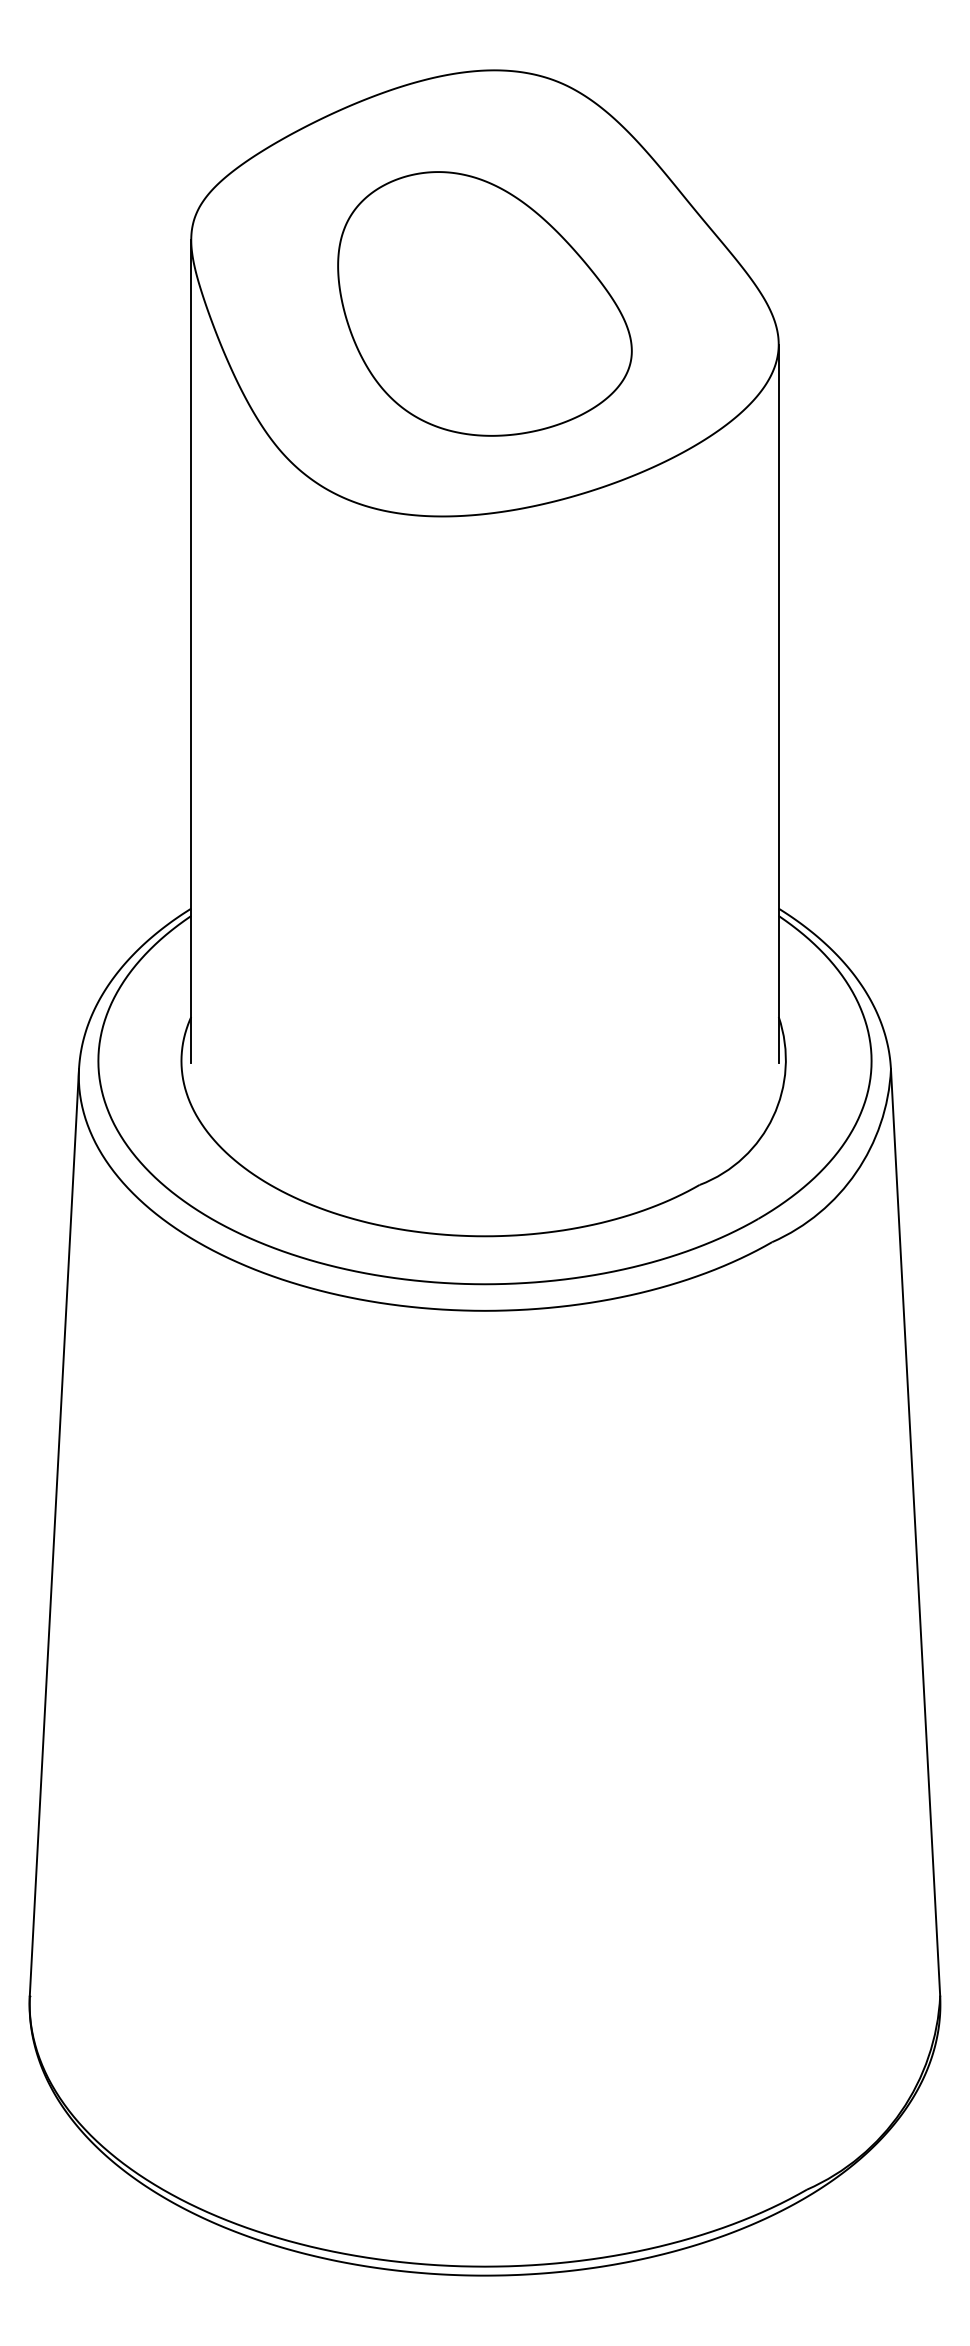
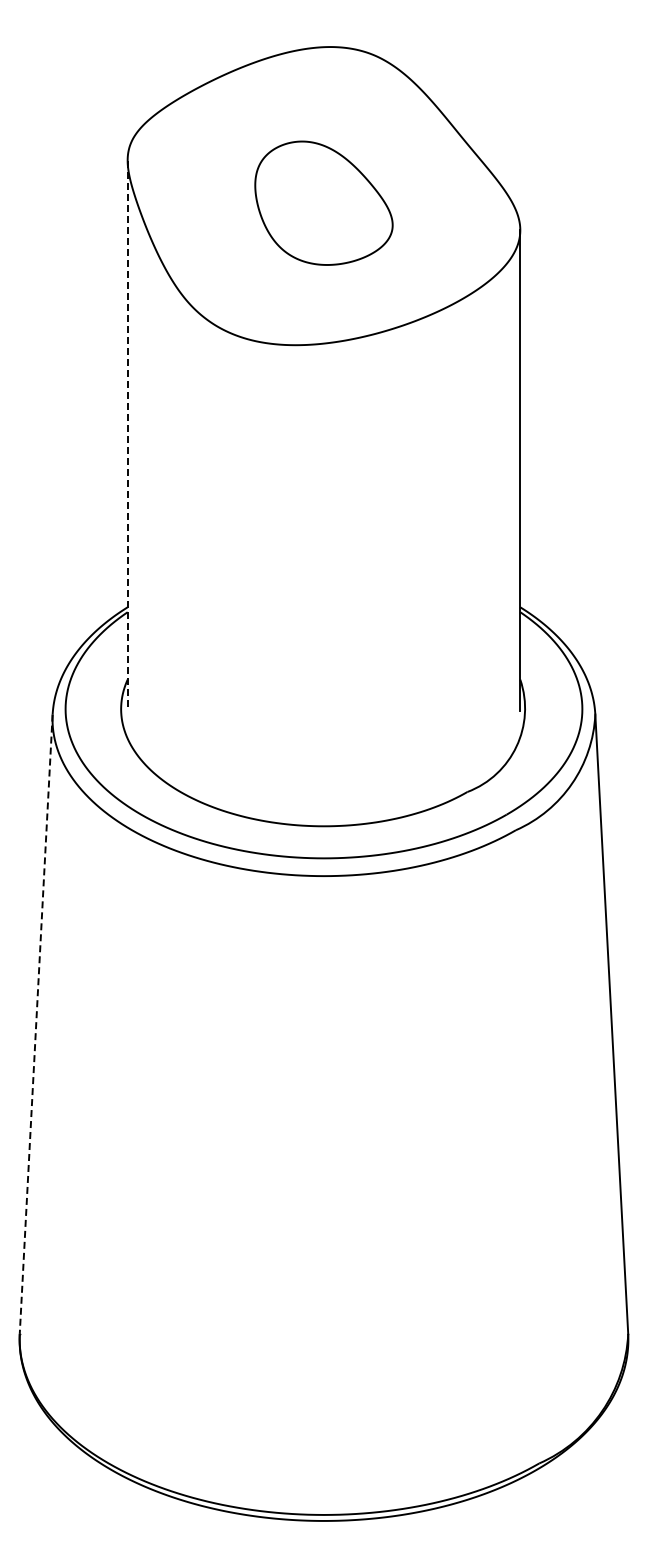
part: (484, 304) -> (323, 203), size x0.7
line: (190, 653) -> (127, 436), solid -> dashed
line: (54, 1532) -> (36, 1024), solid -> dashed

